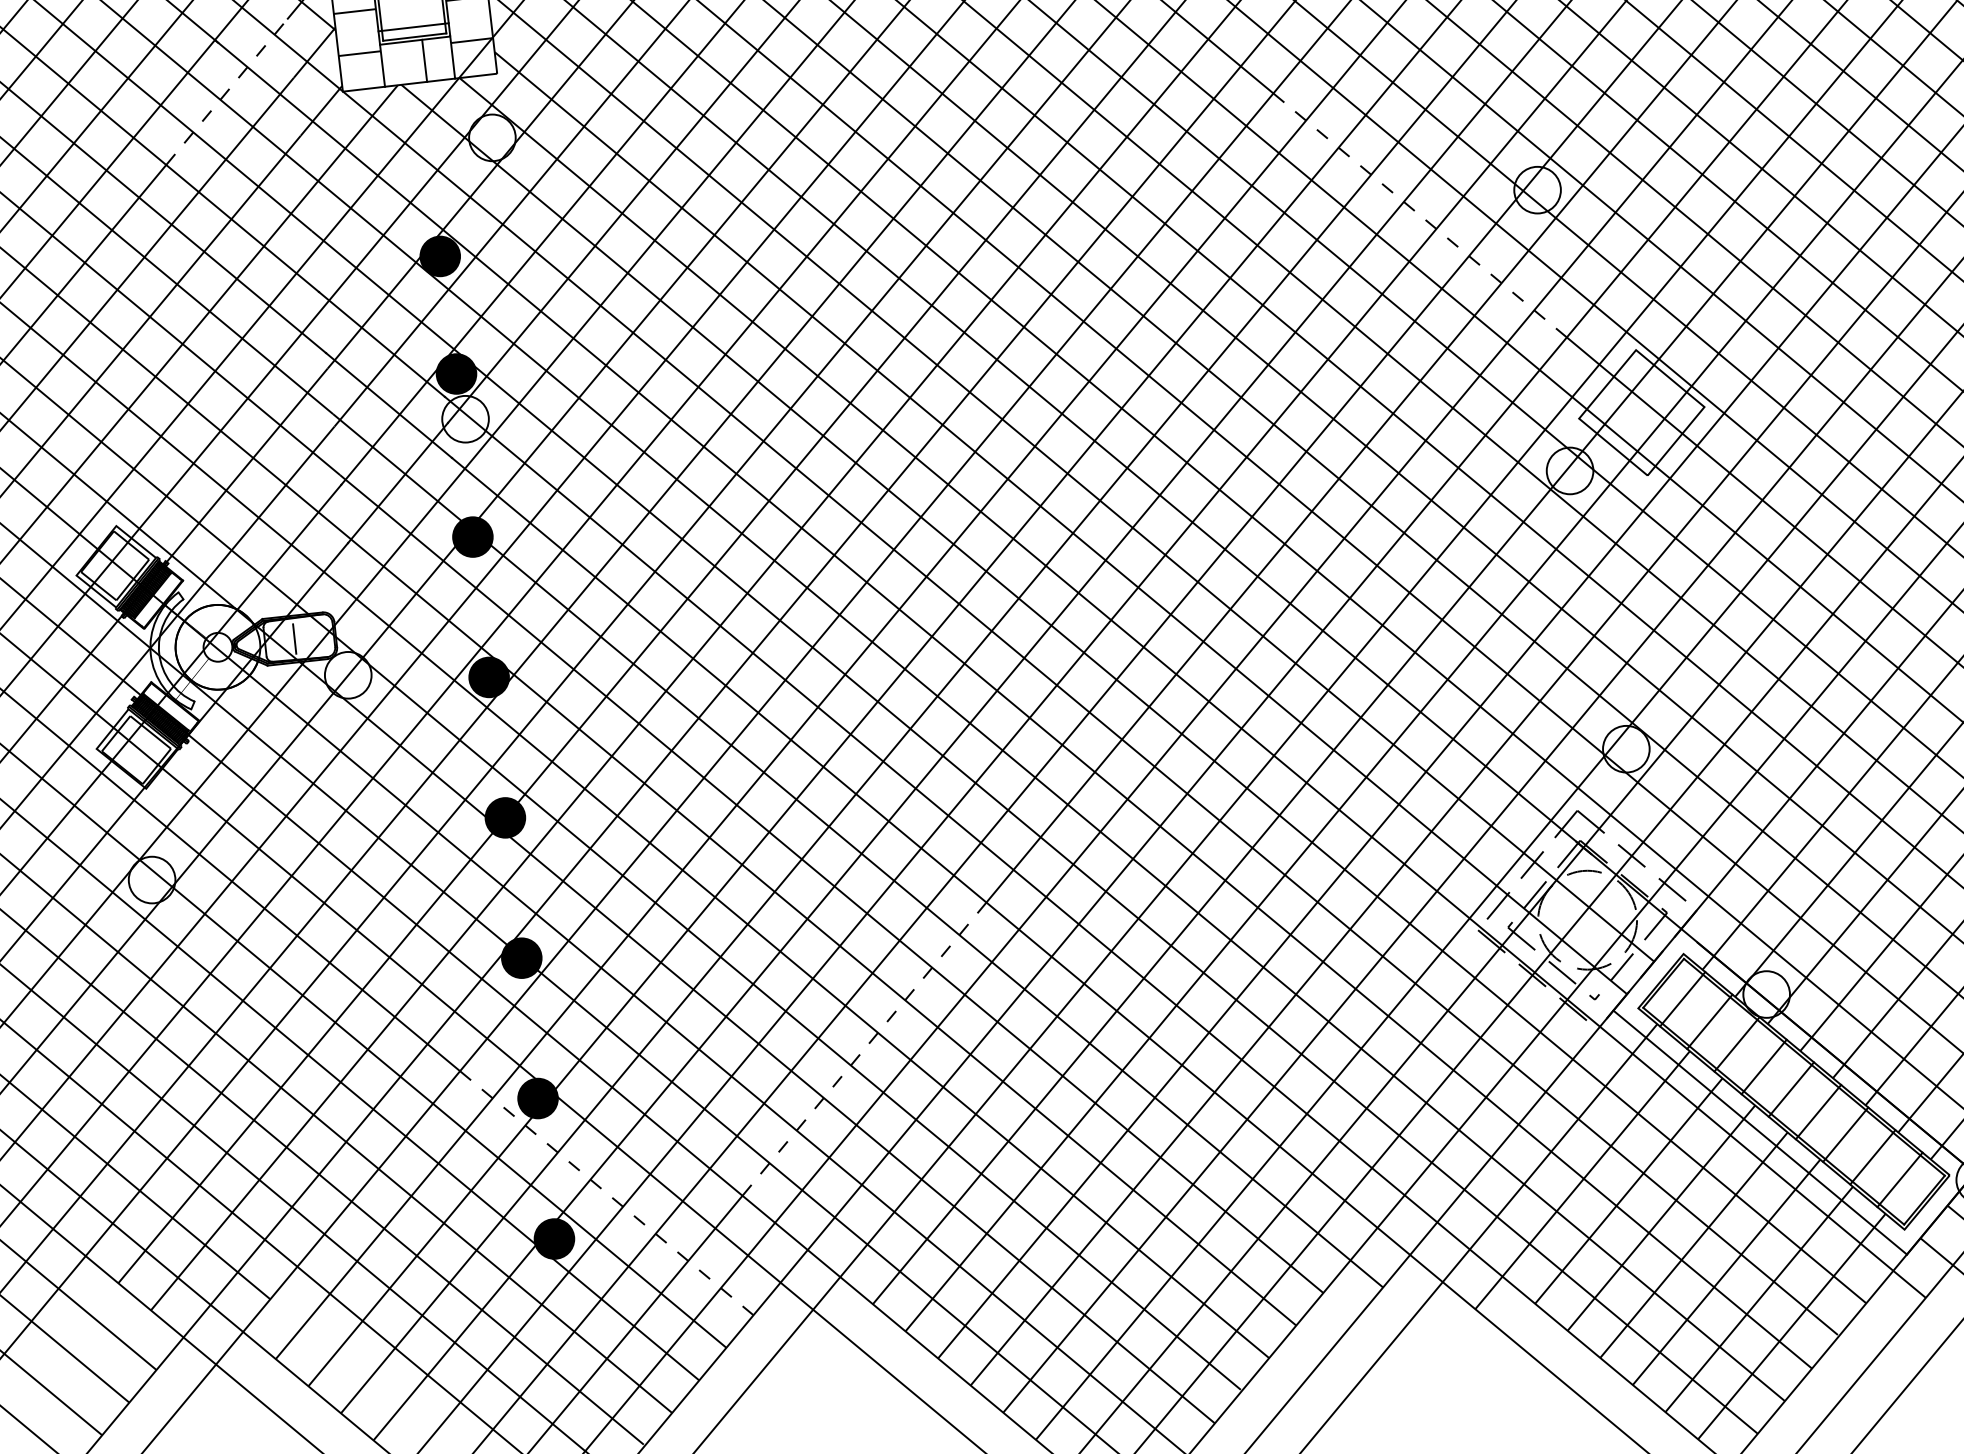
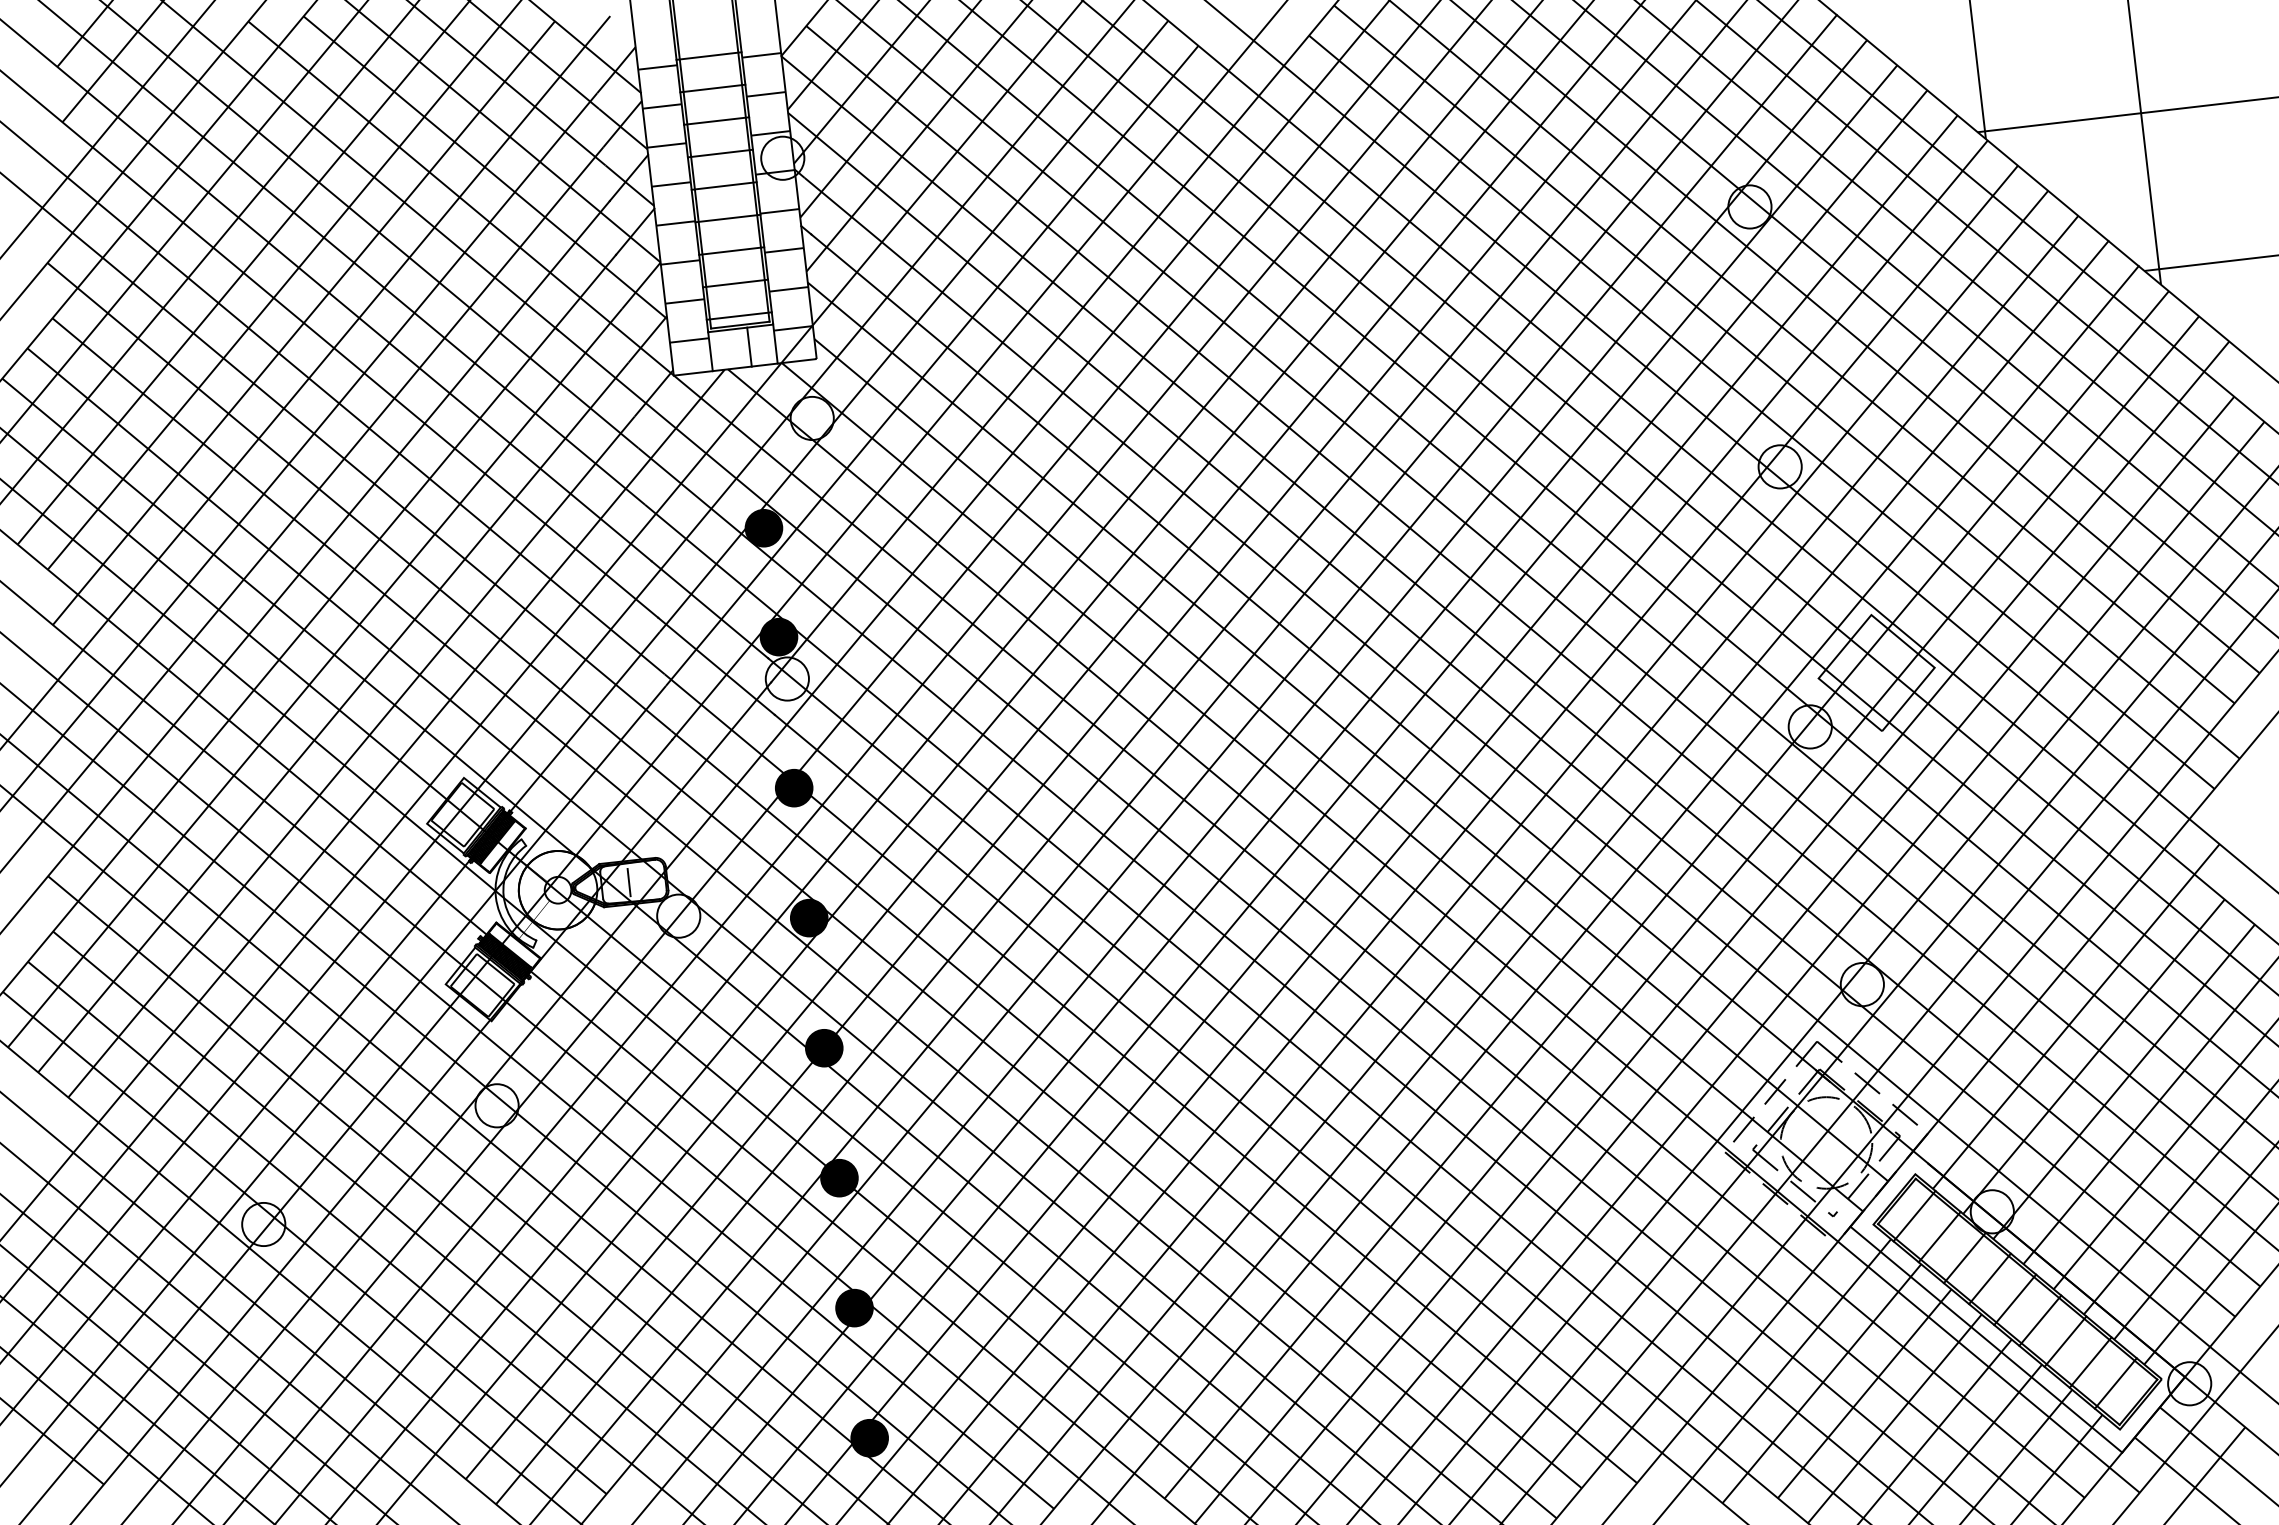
line: (227, 92) -> (566, 376), dashed -> solid
line: (1420, 215) -> (1671, 490), dashed -> solid
line: (864, 1049) -> (1156, 1262), dashed -> solid
line: (607, 1192) -> (918, 1395), dashed -> solid

